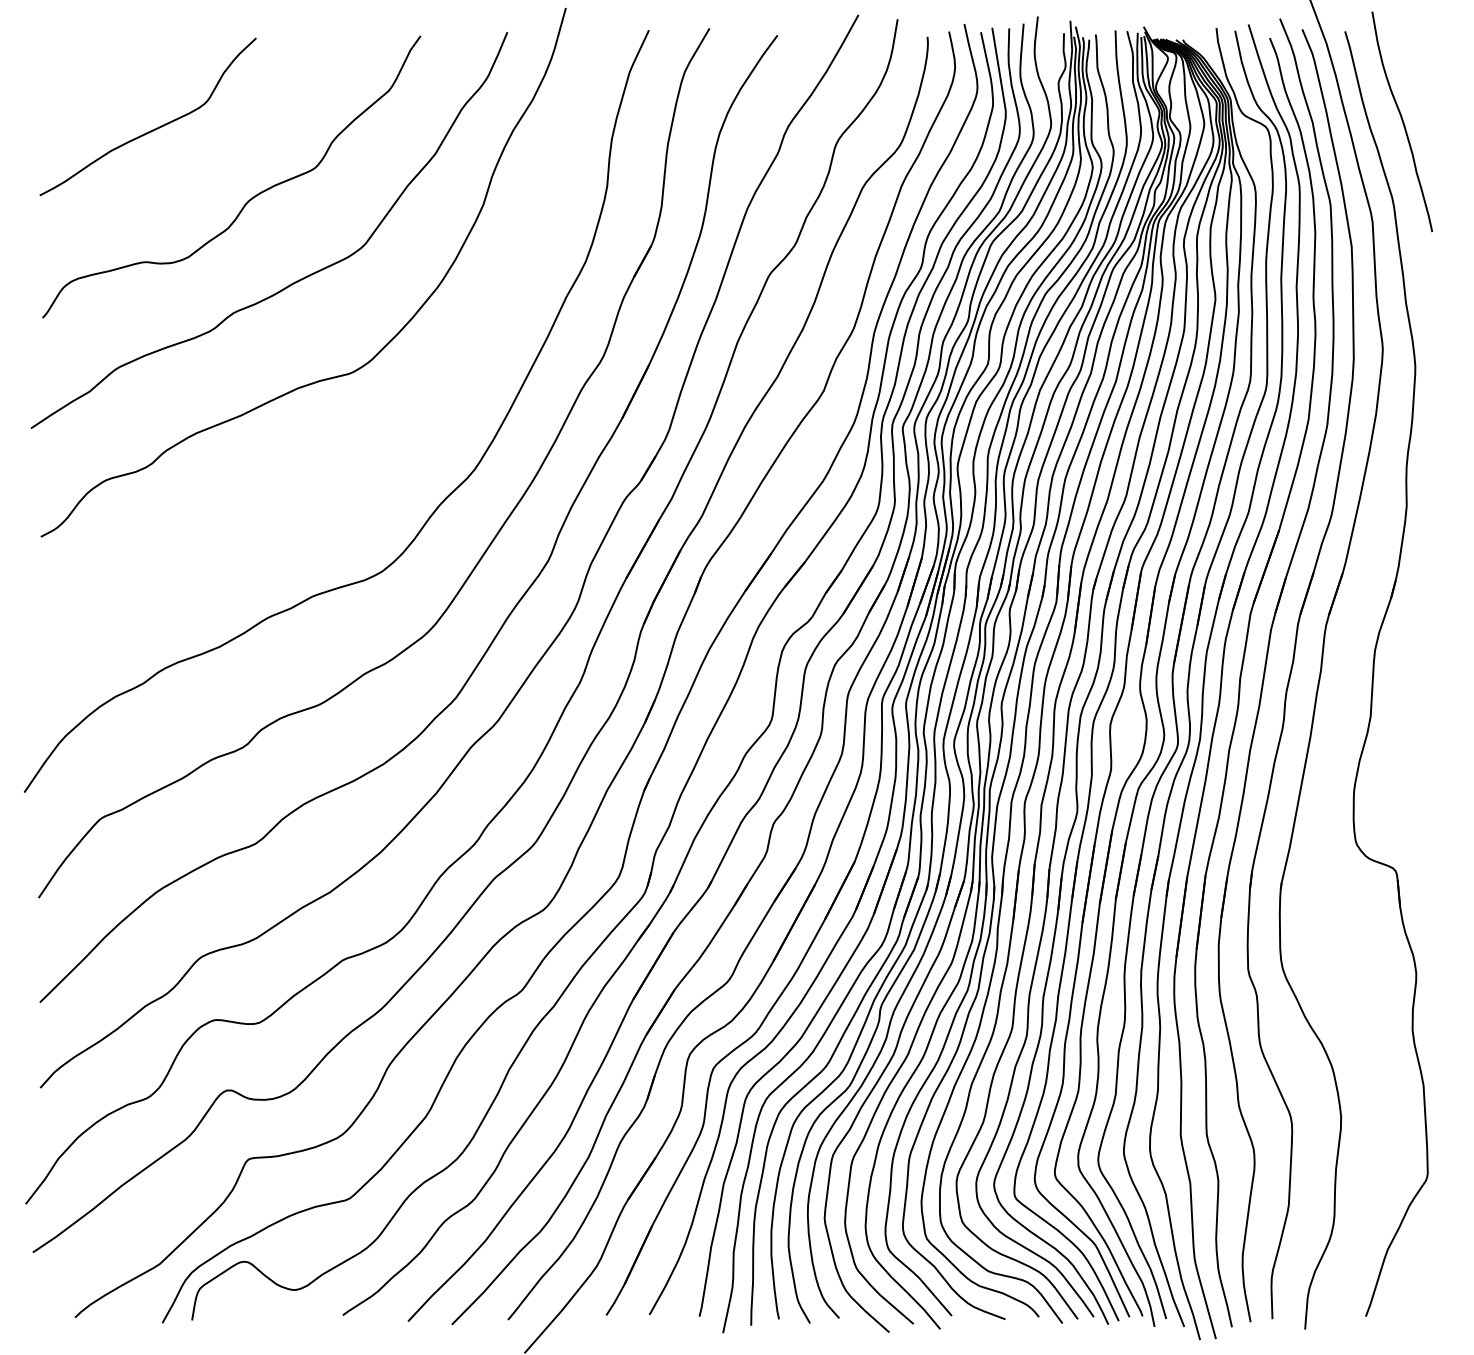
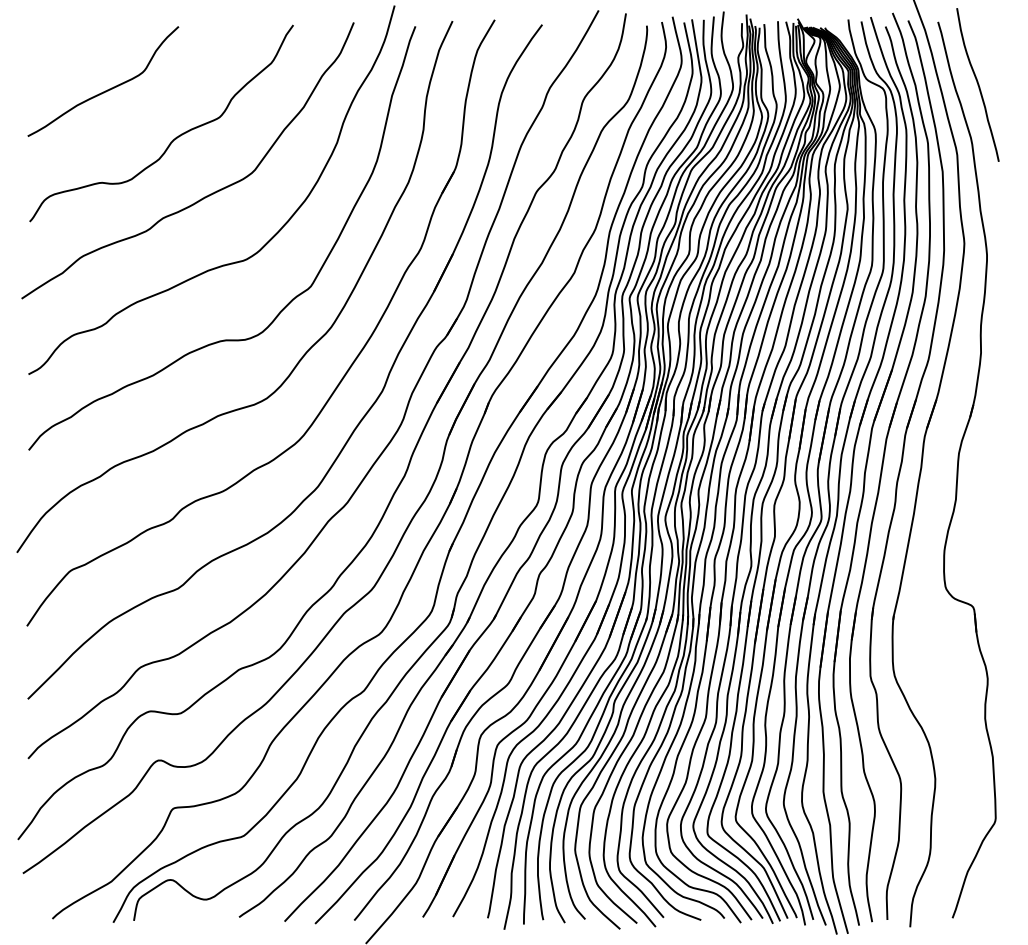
curve: (412, 435) -> (287, 303), added

